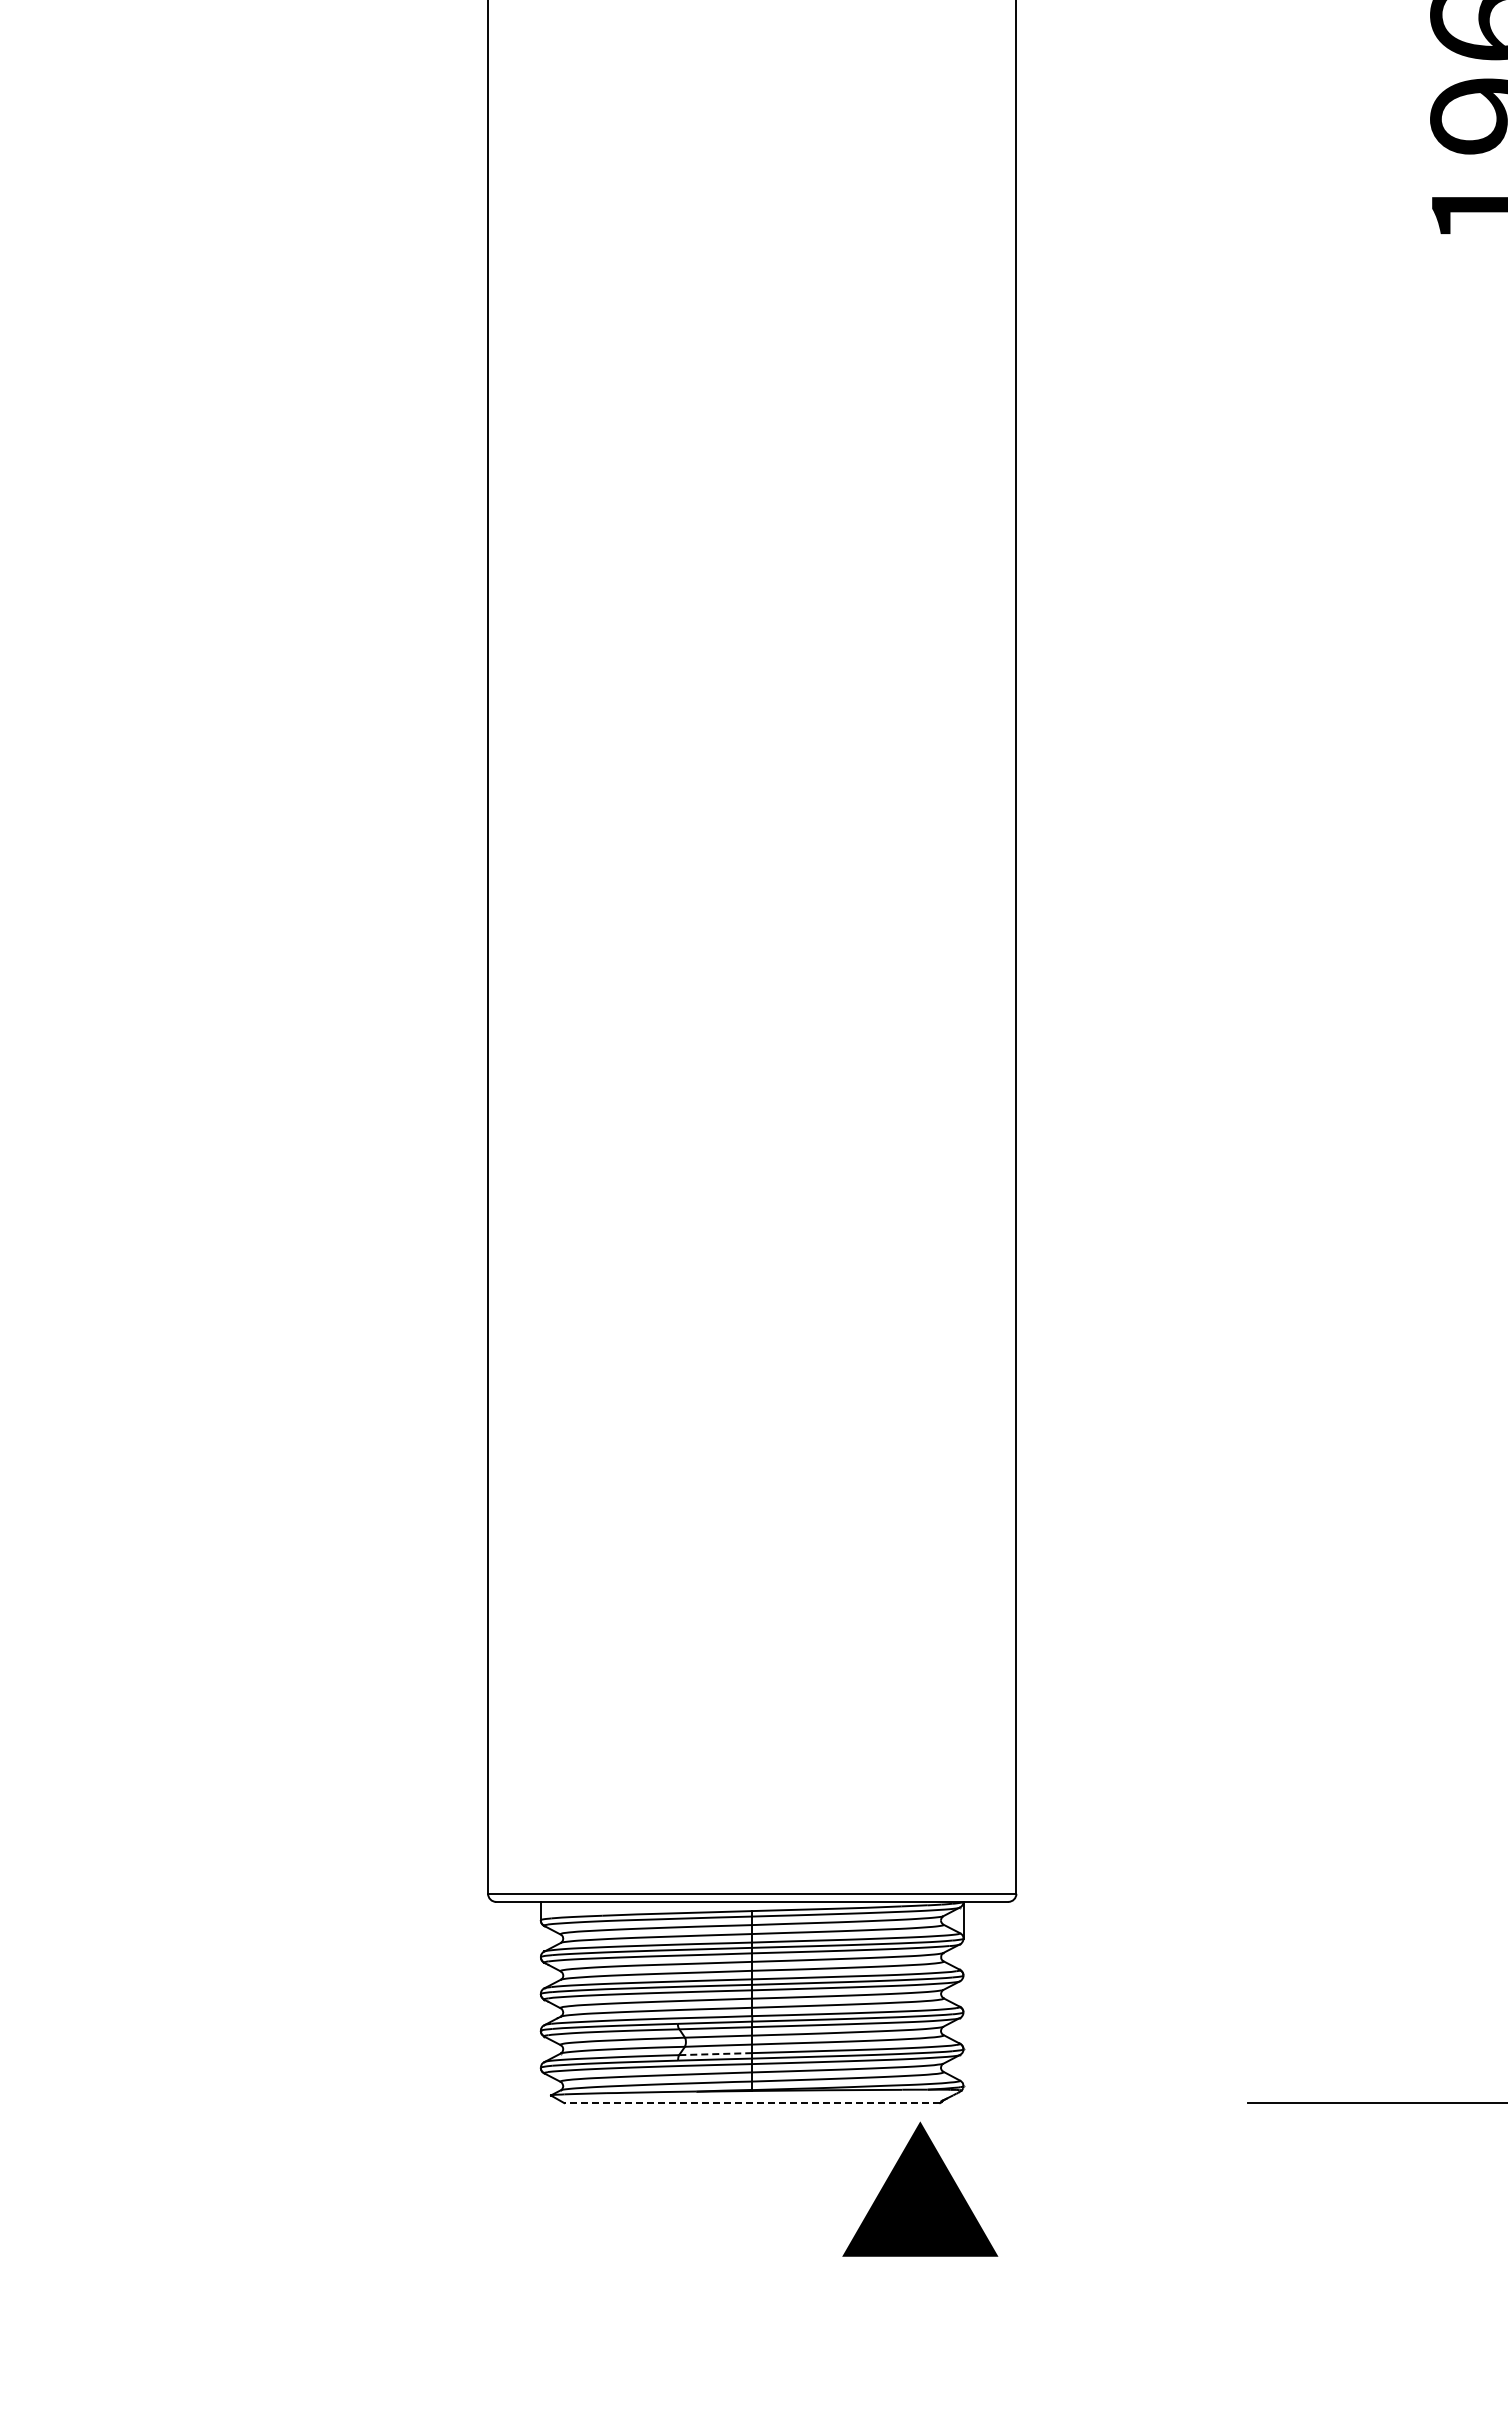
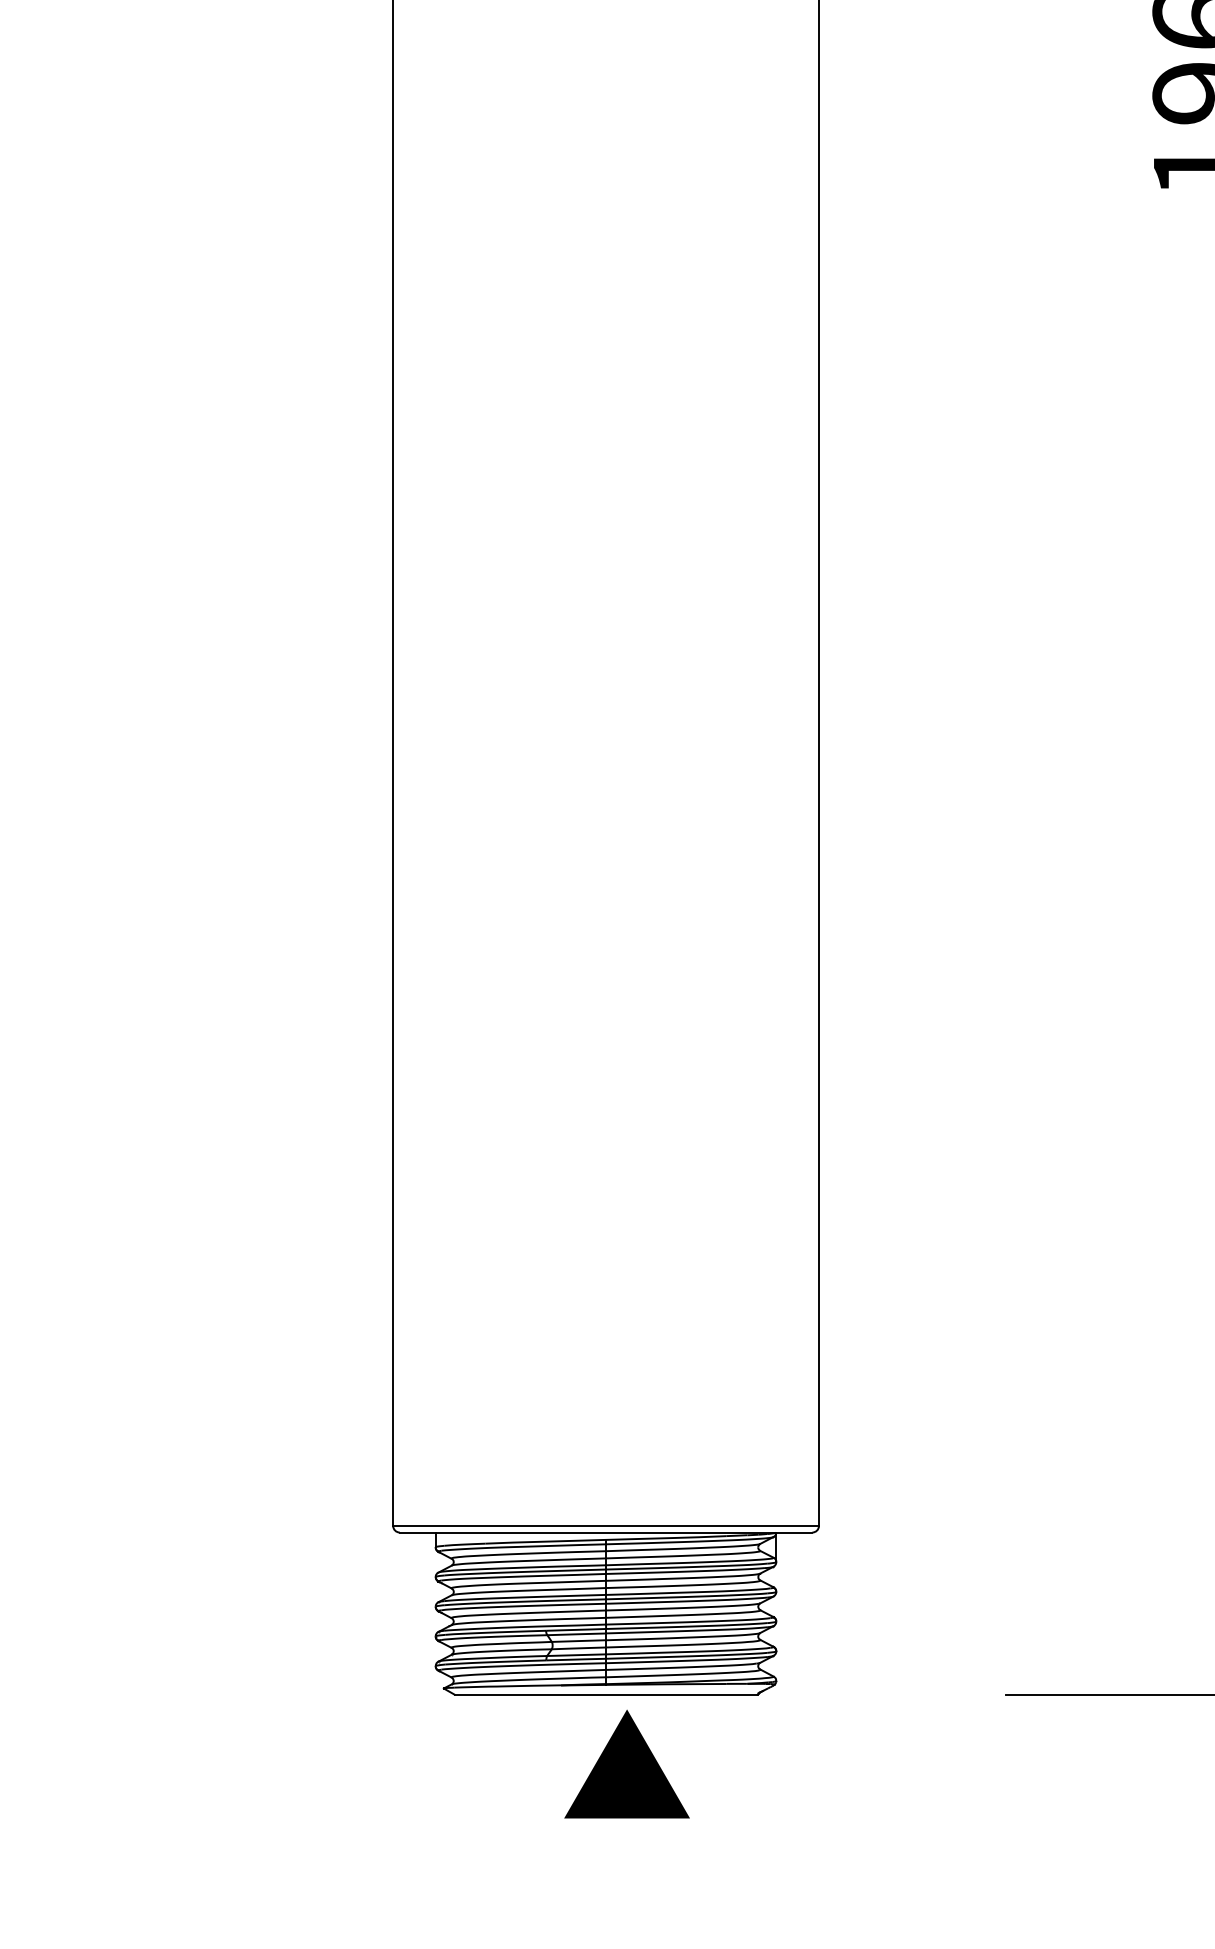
line: (715, 2054) -> (576, 1655), dashed -> solid
line: (752, 2103) -> (606, 1694), dashed -> solid
text: (920, 2188) -> (627, 1763), moved

